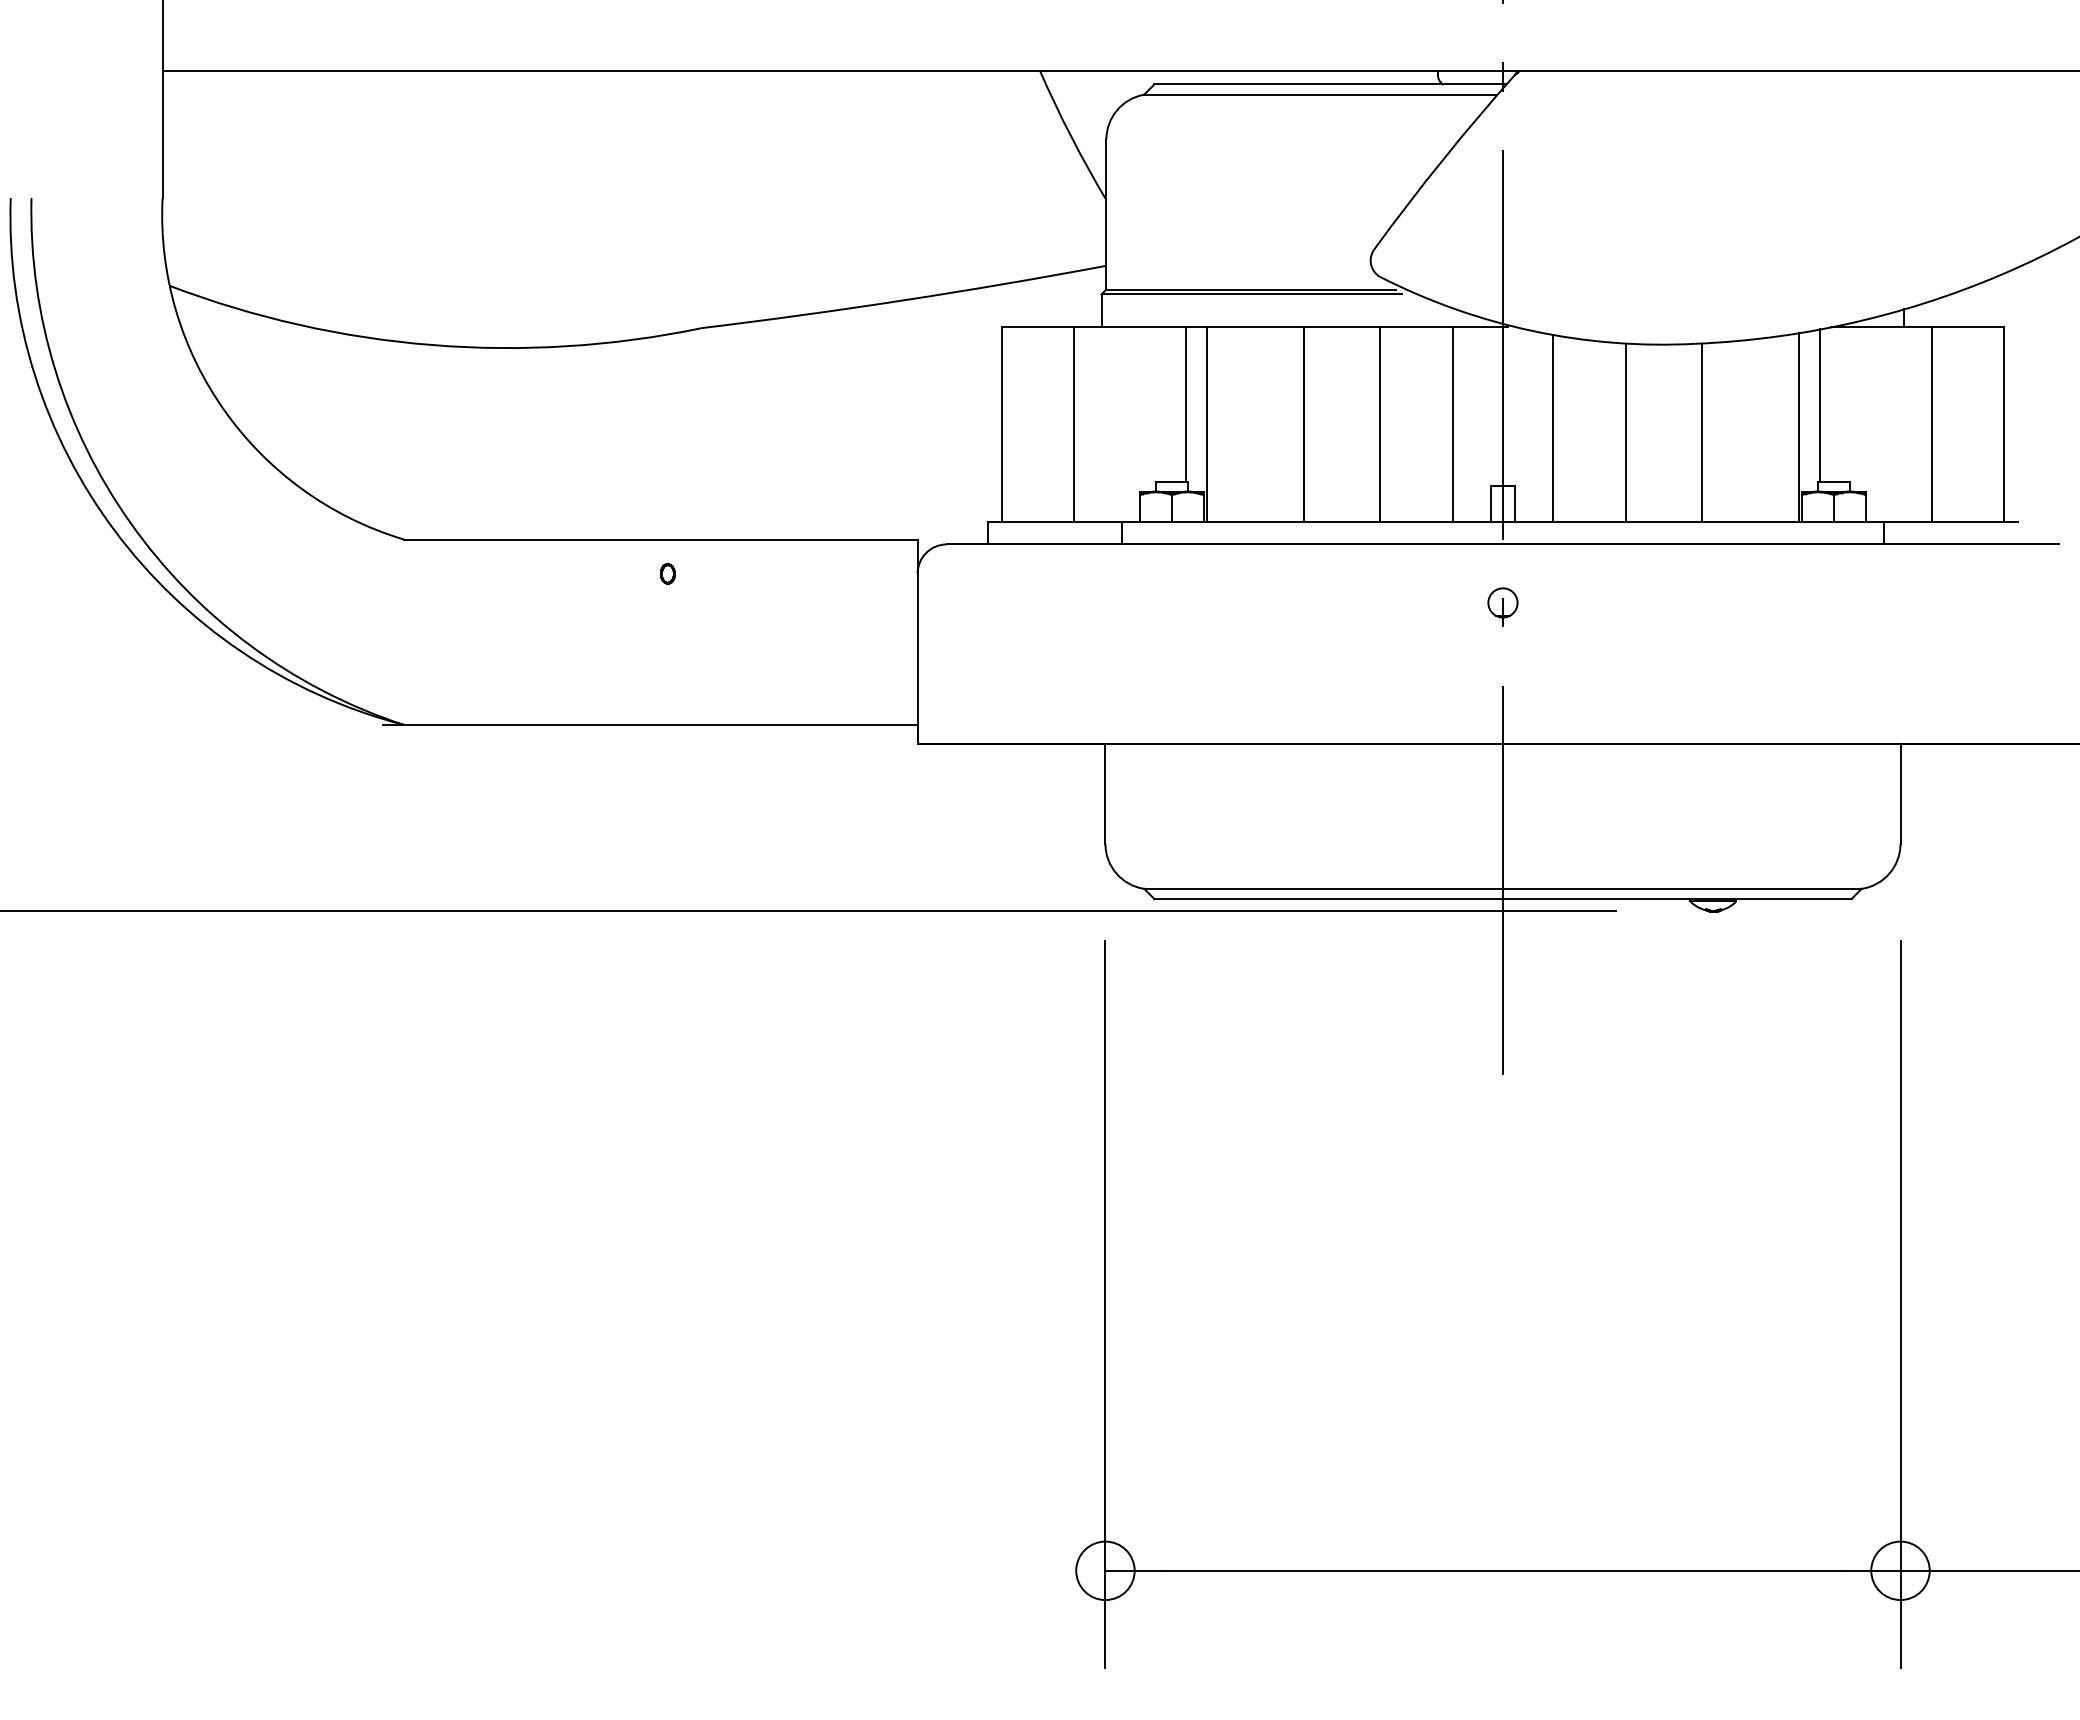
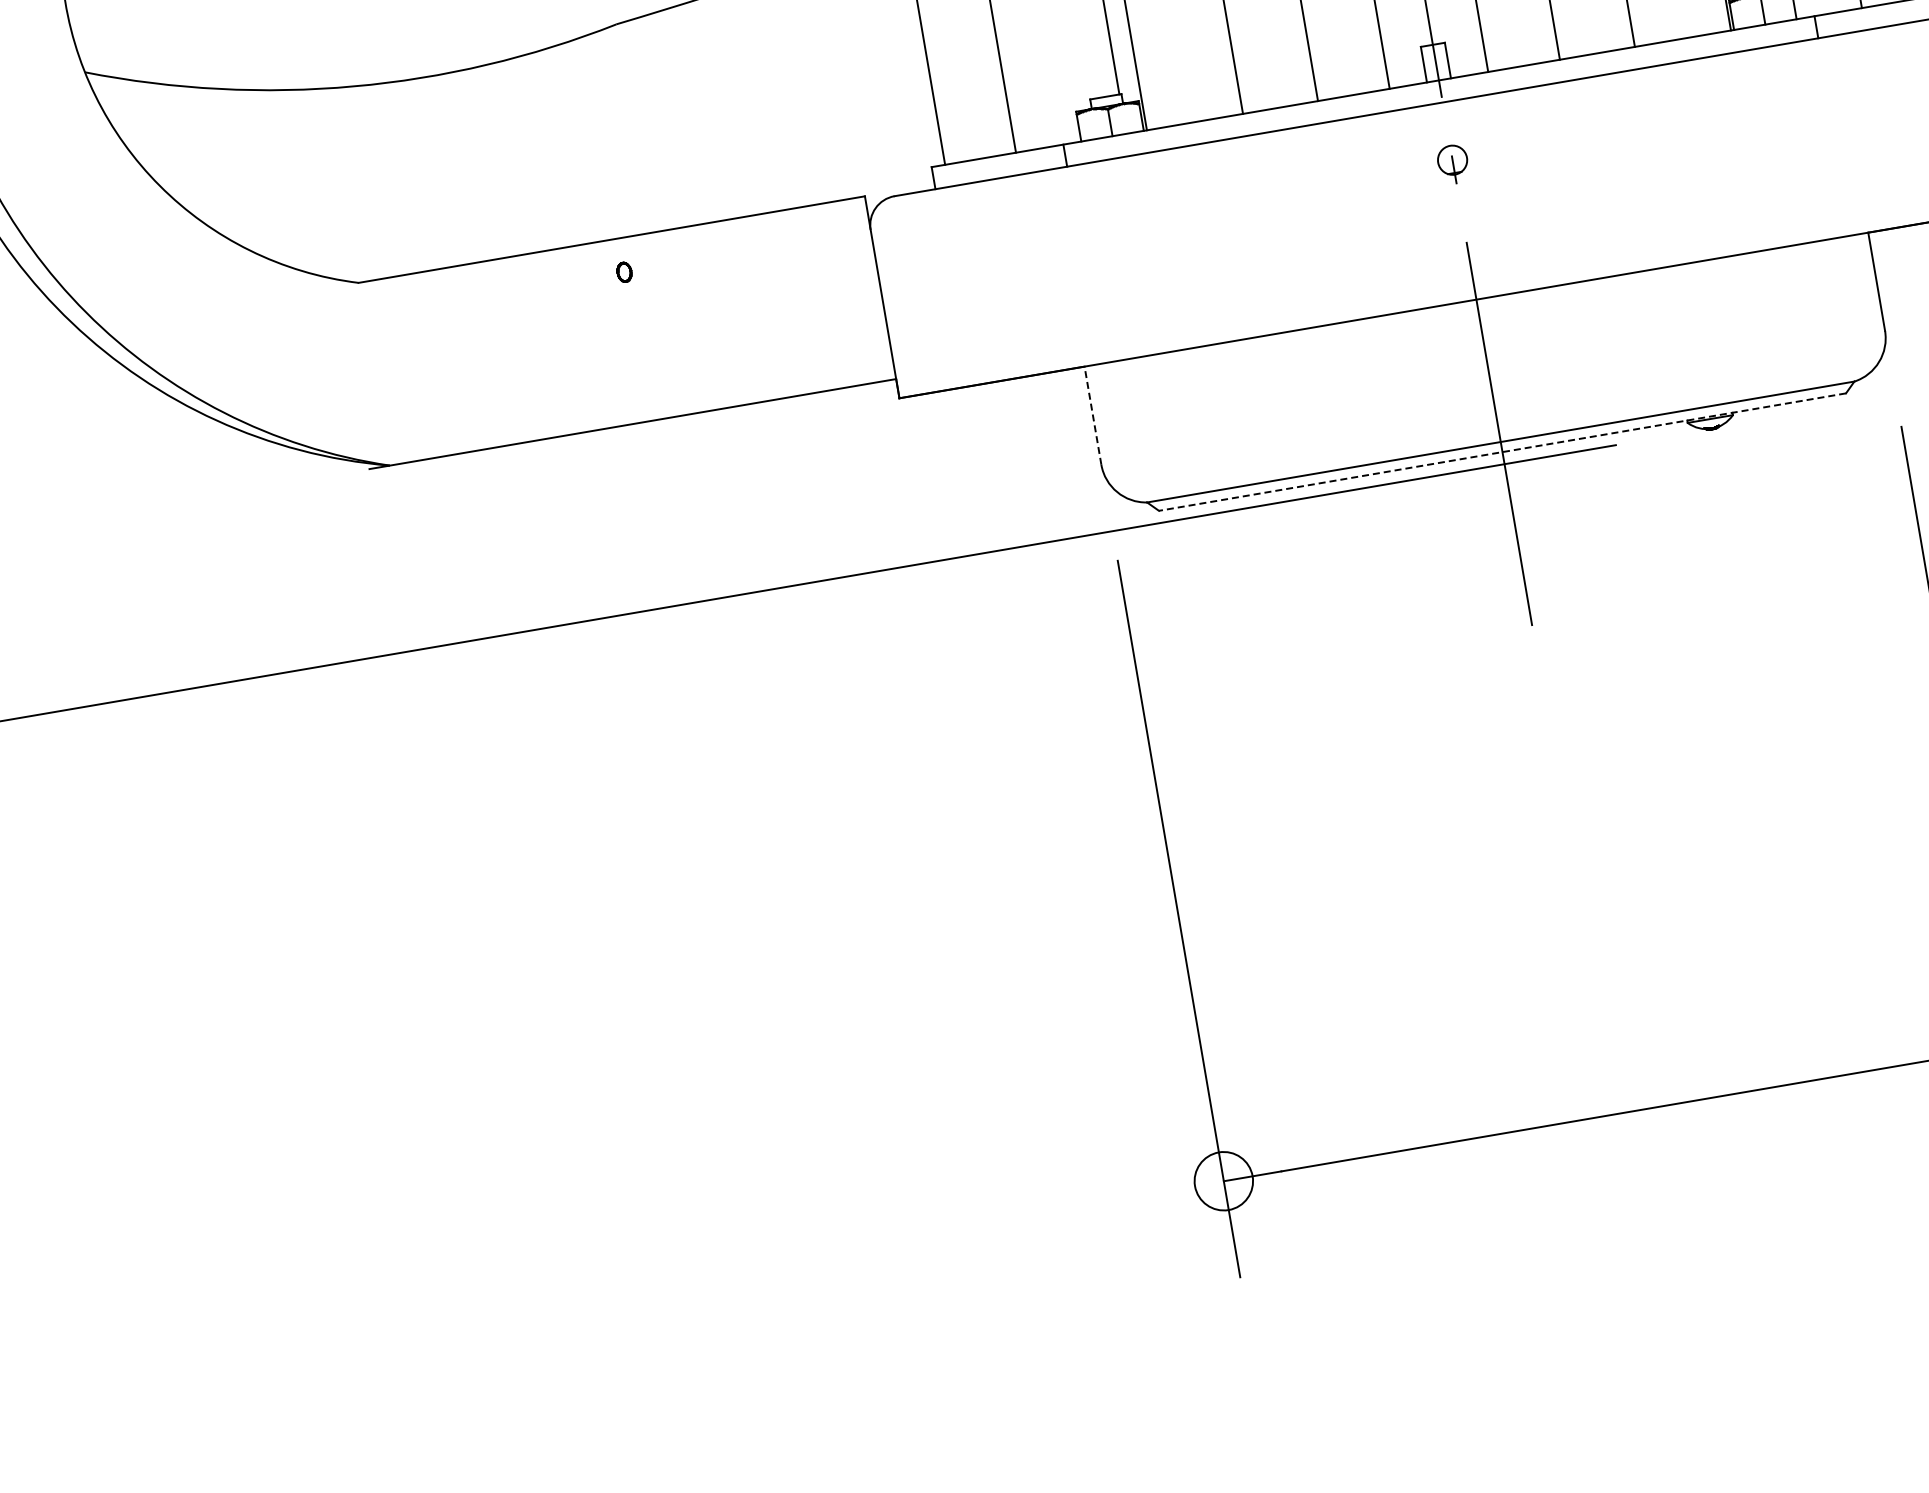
line: (1105, 794) -> (1093, 416), solid -> dashed
line: (1502, 899) -> (1502, 452), solid -> dashed

